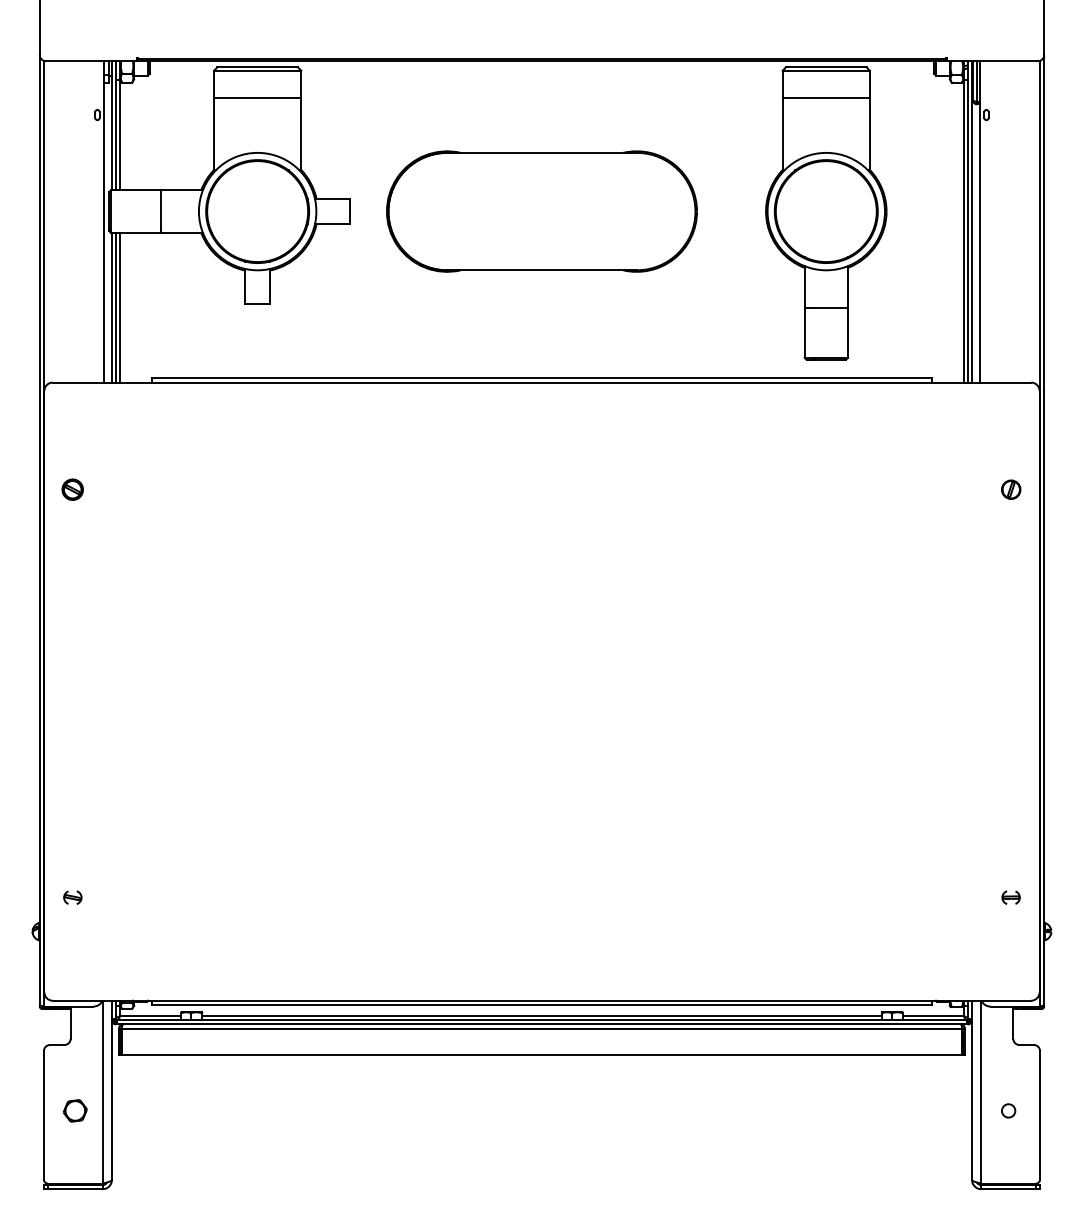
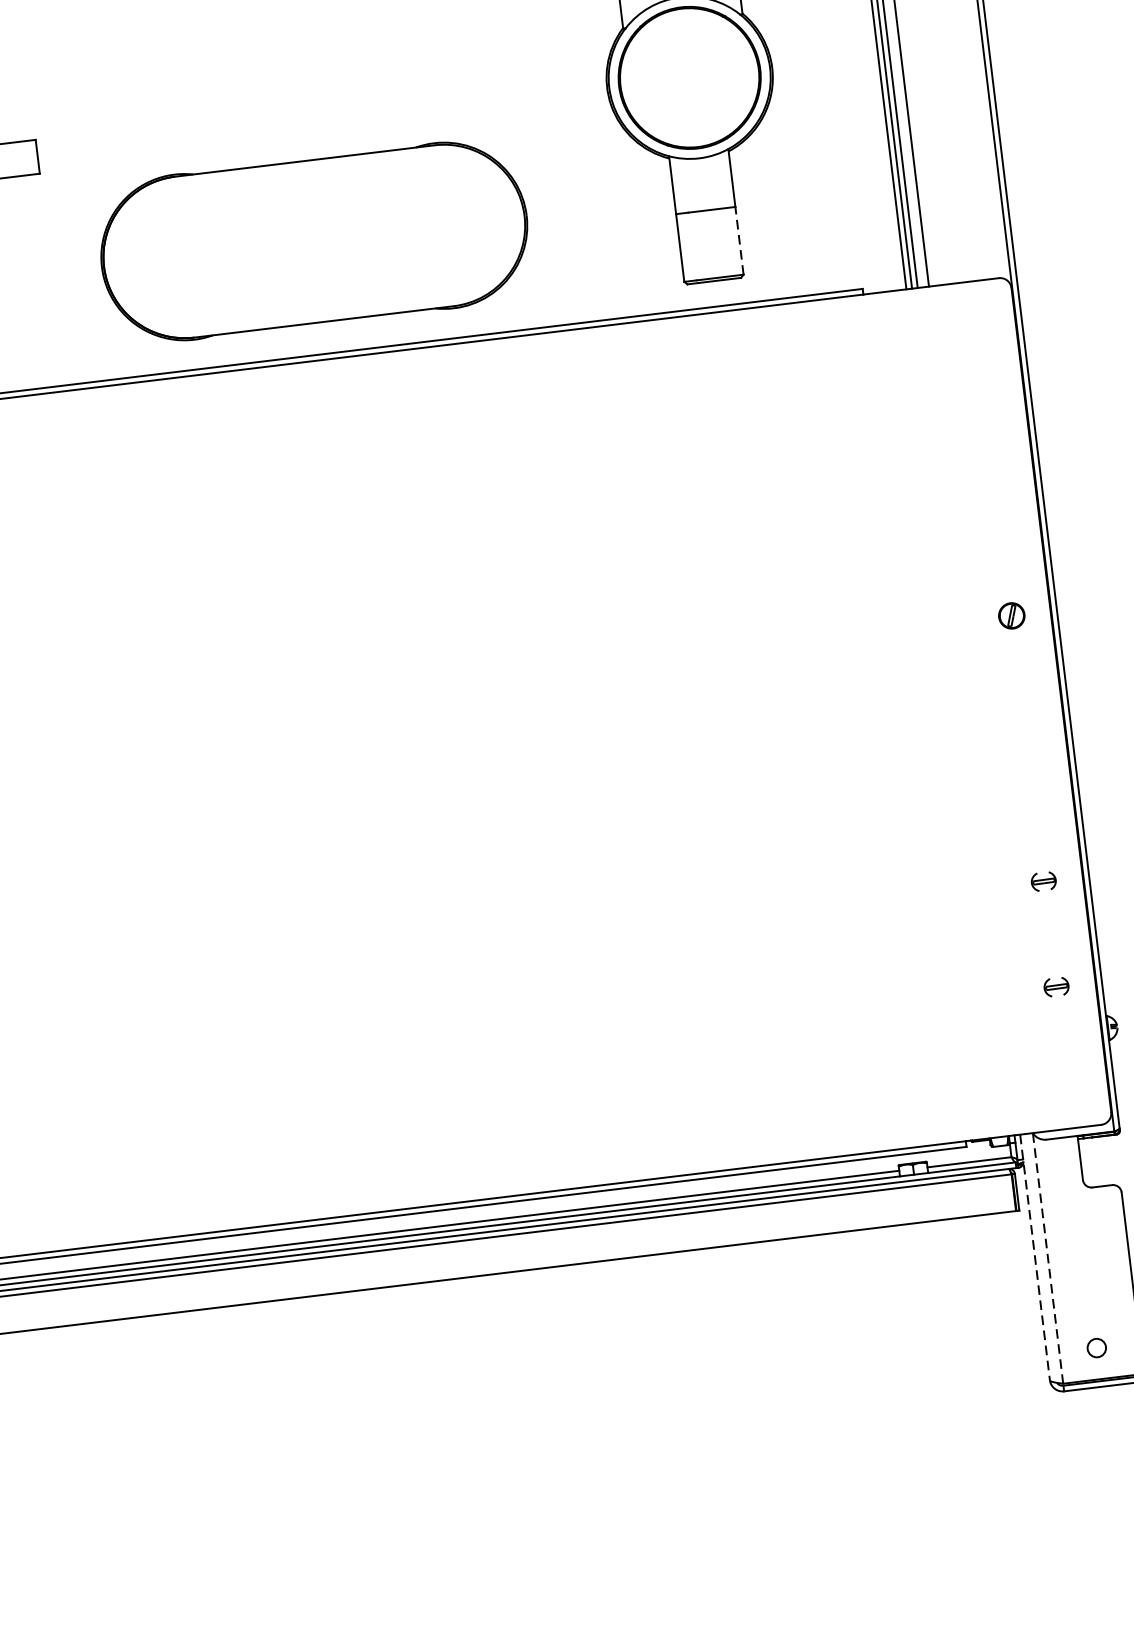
part: (541, 211) -> (313, 241), moved
line: (847, 333) -> (738, 241), solid -> dashed
part: (1011, 489) -> (1012, 615), moved
part: (1010, 820) -> (1042, 881), added
line: (972, 1090) -> (1035, 1257), solid -> dashed
line: (981, 1092) -> (1048, 1258), solid -> dashed
circle: (1008, 1110) -> (1096, 1347), moved

